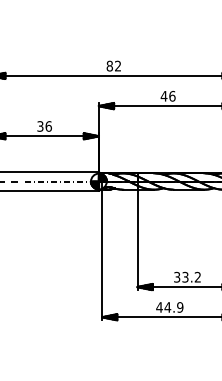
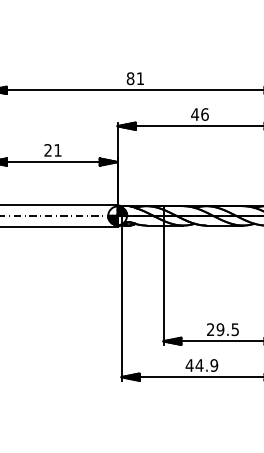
text: (117, 65) -> (139, 77), 82 -> 81
text: (44, 126) -> (52, 150), 36 -> 21
text: (187, 276) -> (222, 328), 33.2 -> 29.5

